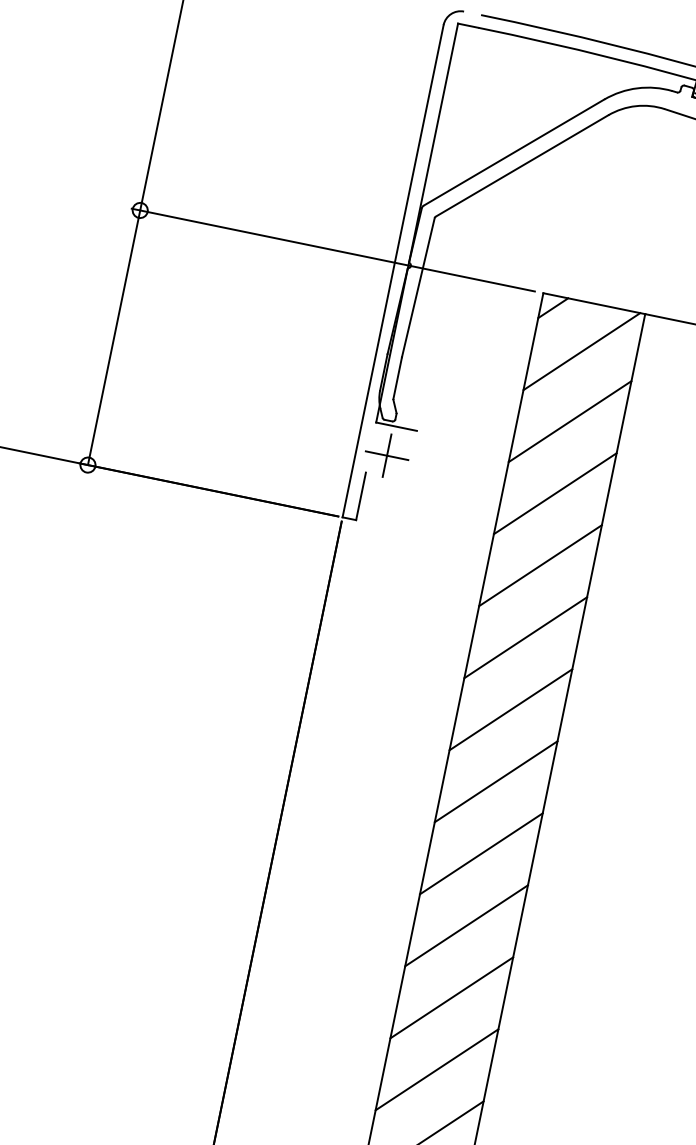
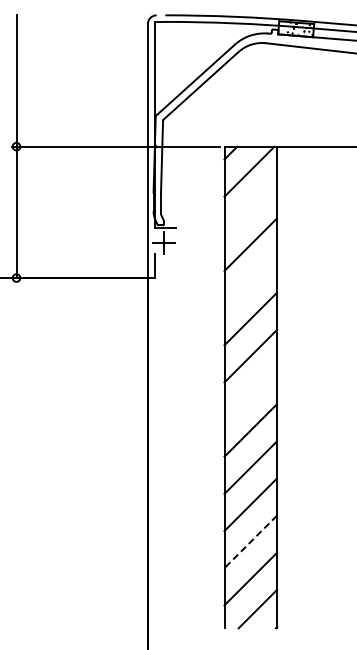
line: (569, 421) -> (250, 207), removed
line: (540, 564) -> (250, 281), removed
line: (495, 781) -> (250, 393), removed
line: (436, 1070) -> (250, 542), solid -> dashed

